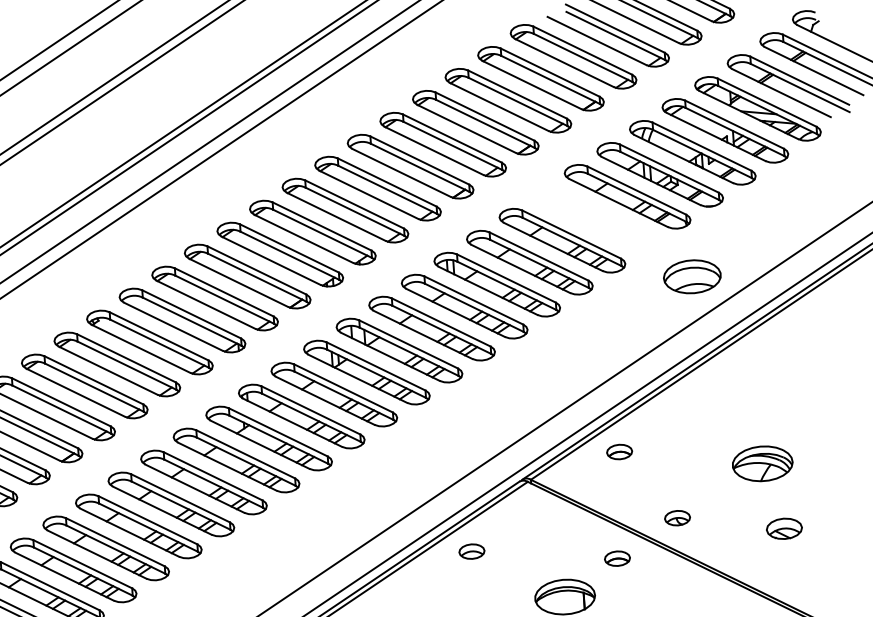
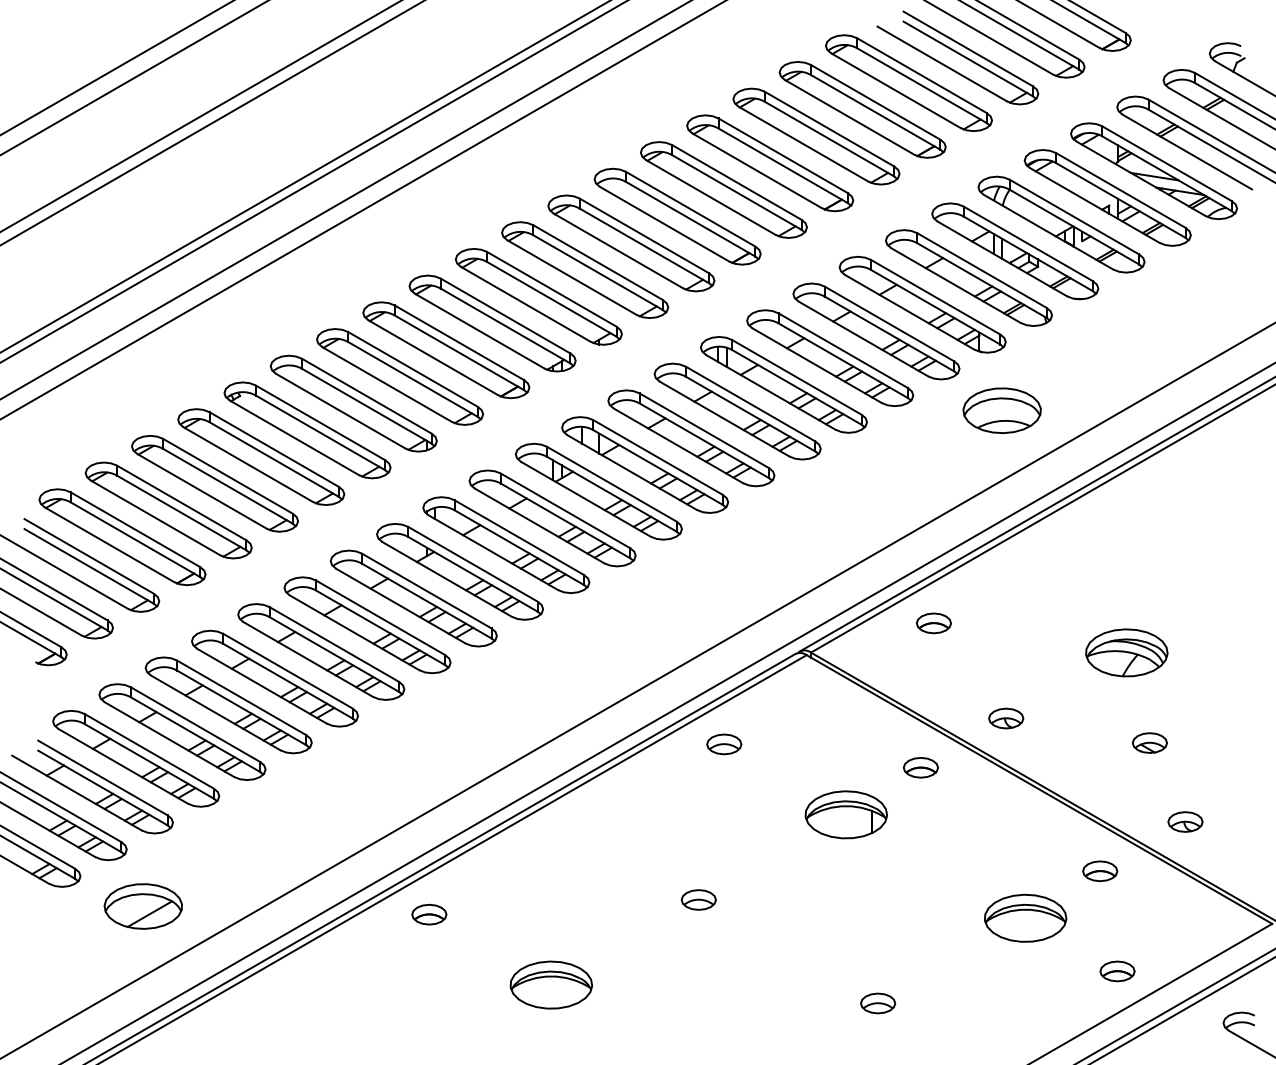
part: (594, 218) -> (922, 304), added
part: (691, 276) -> (1001, 410), moved
part: (783, 528) -> (1149, 742), size x0.71
part: (814, 584) -> (1185, 821), added

